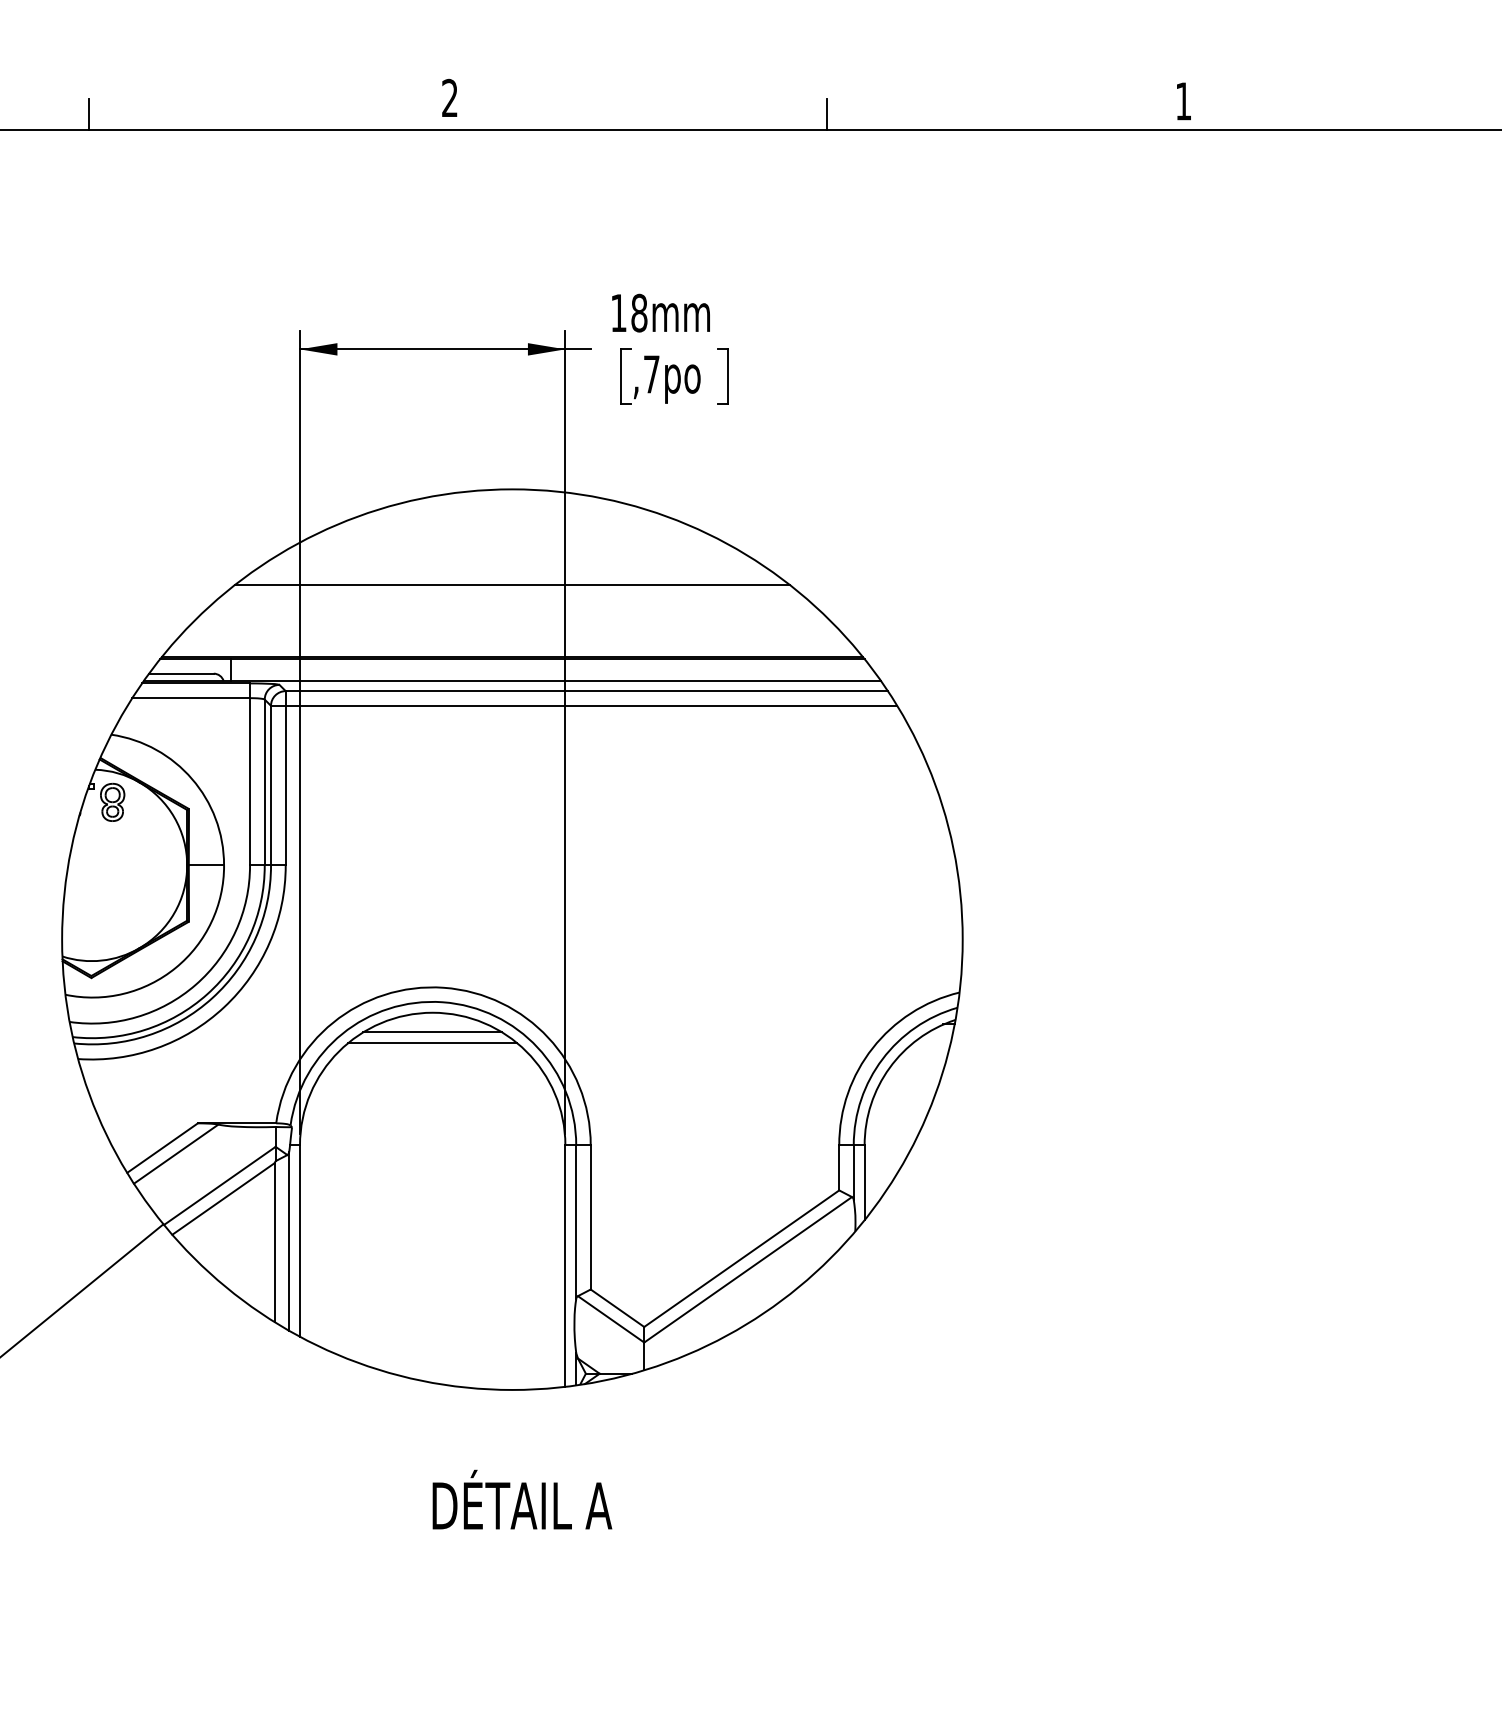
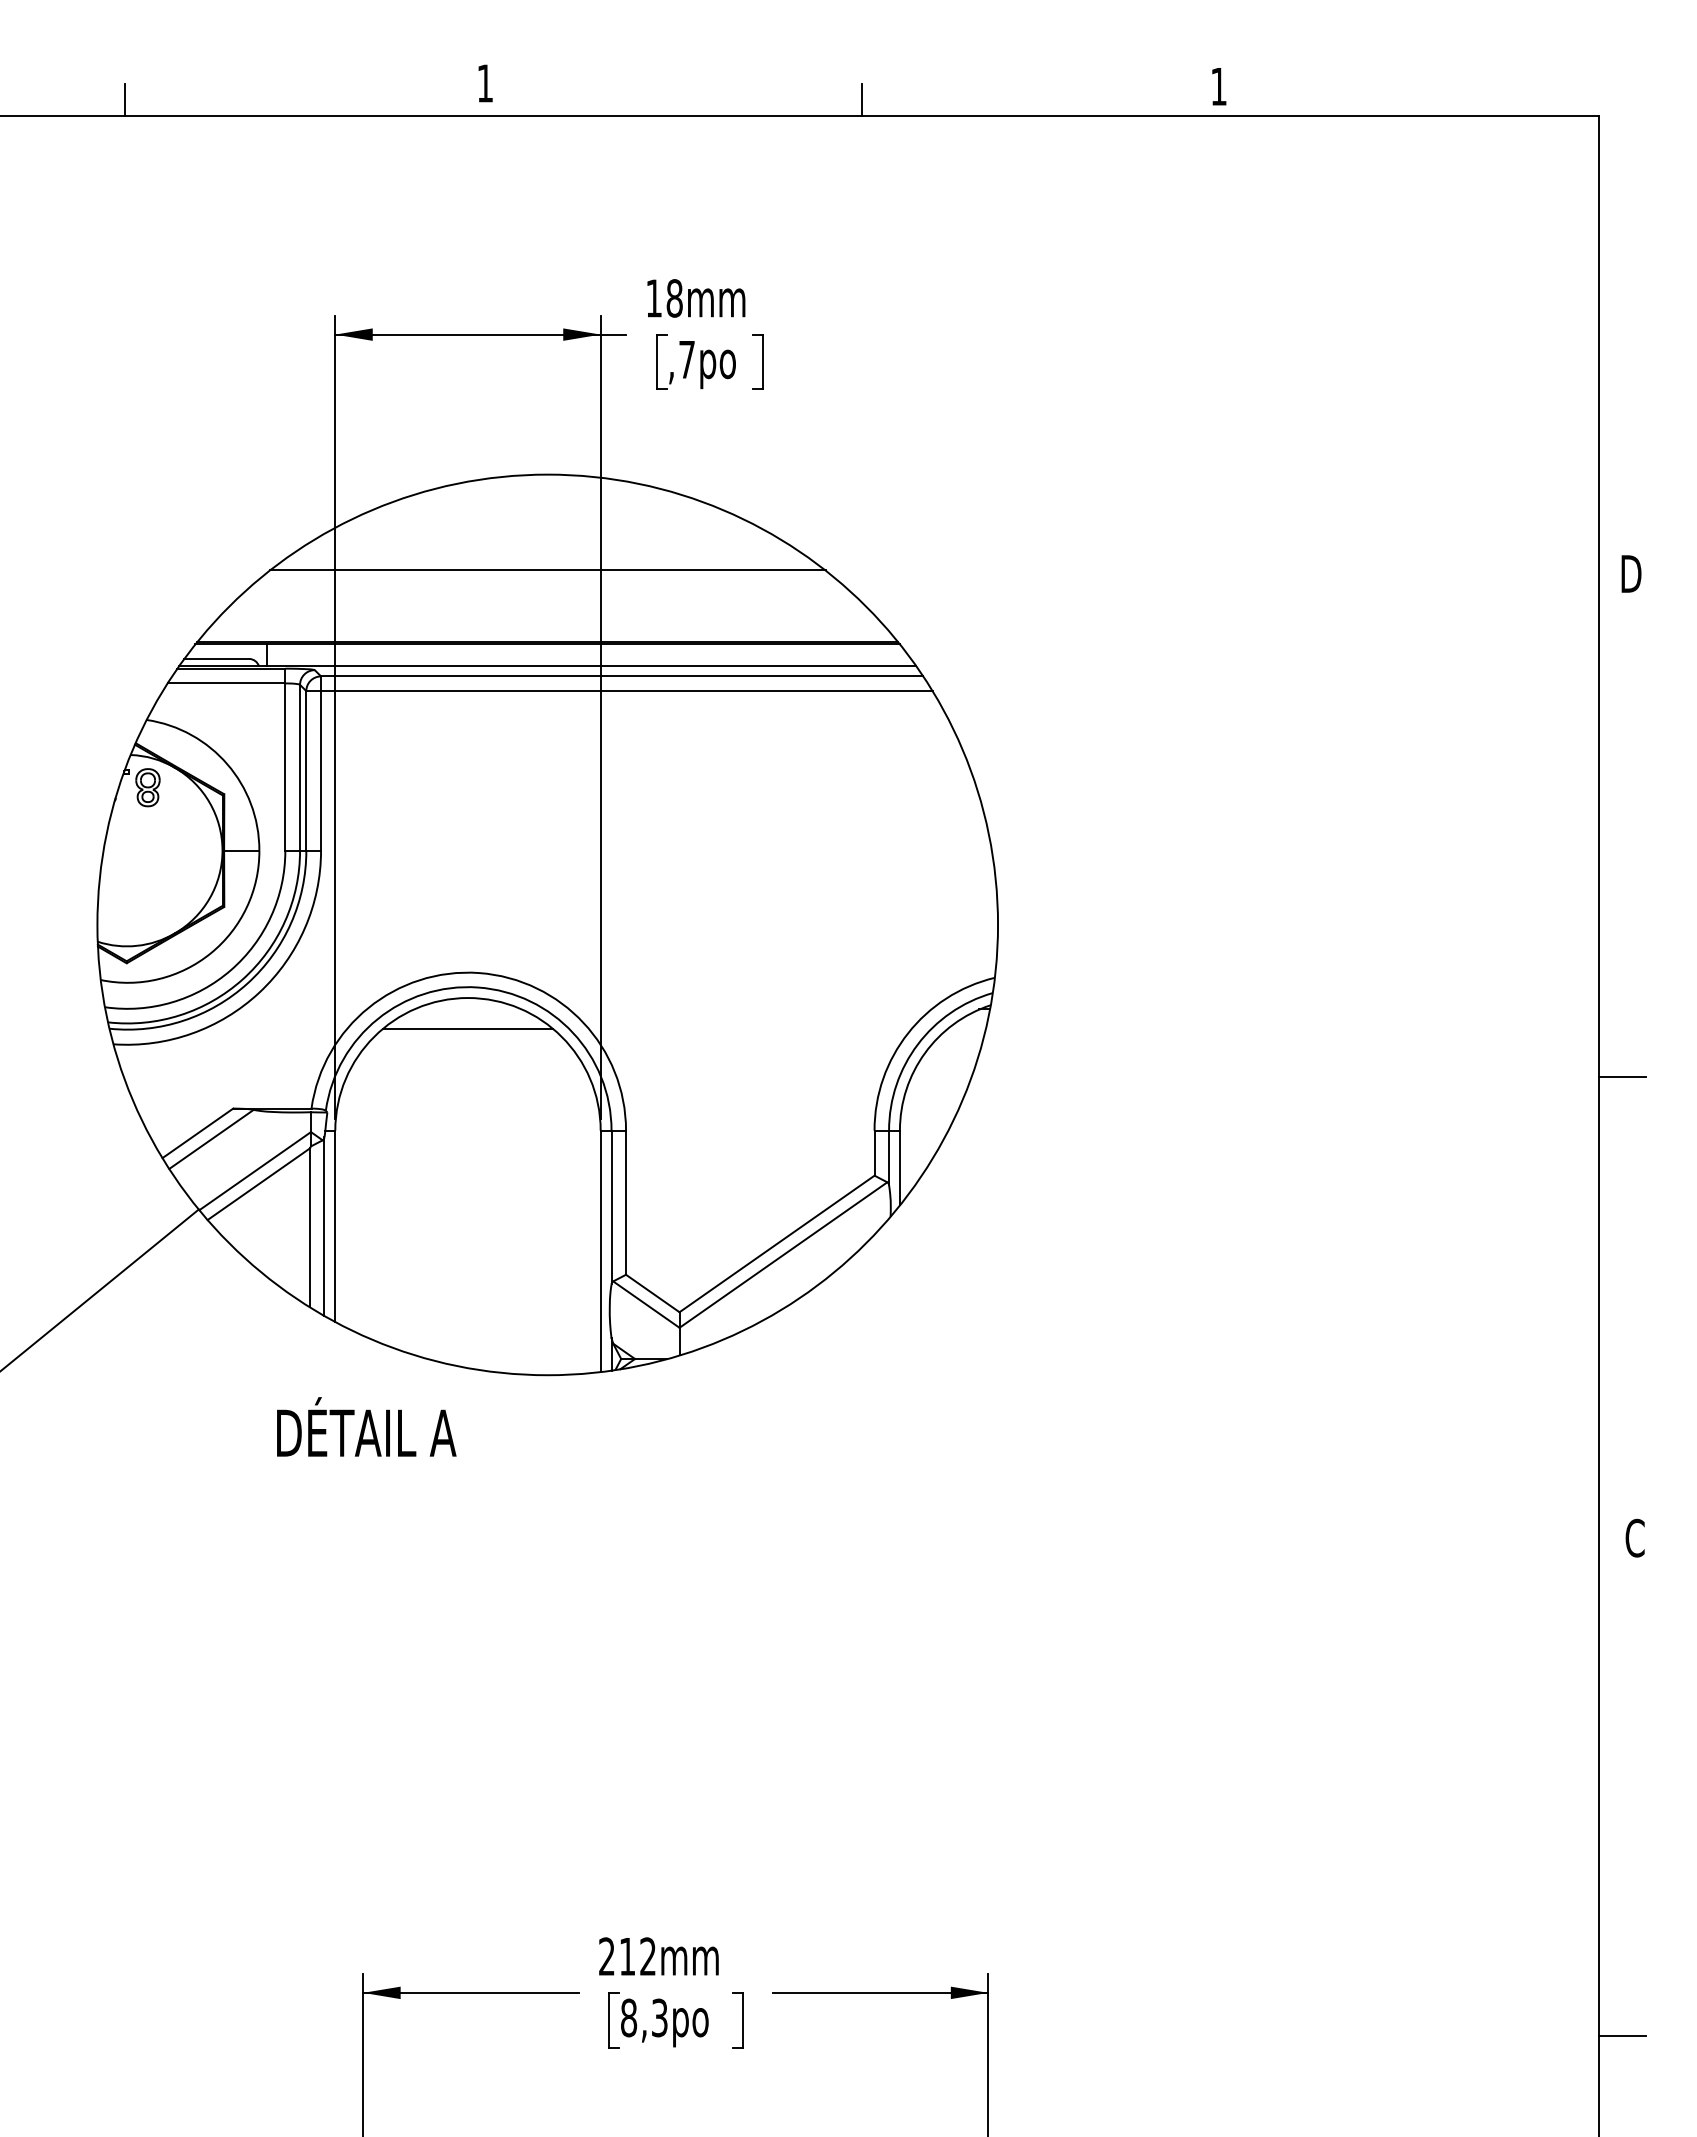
text: (449, 98) -> (484, 83), 2 -> 1
line: (432, 1032) -> (467, 1017), removed
text: (522, 1499) -> (366, 1426), moved

